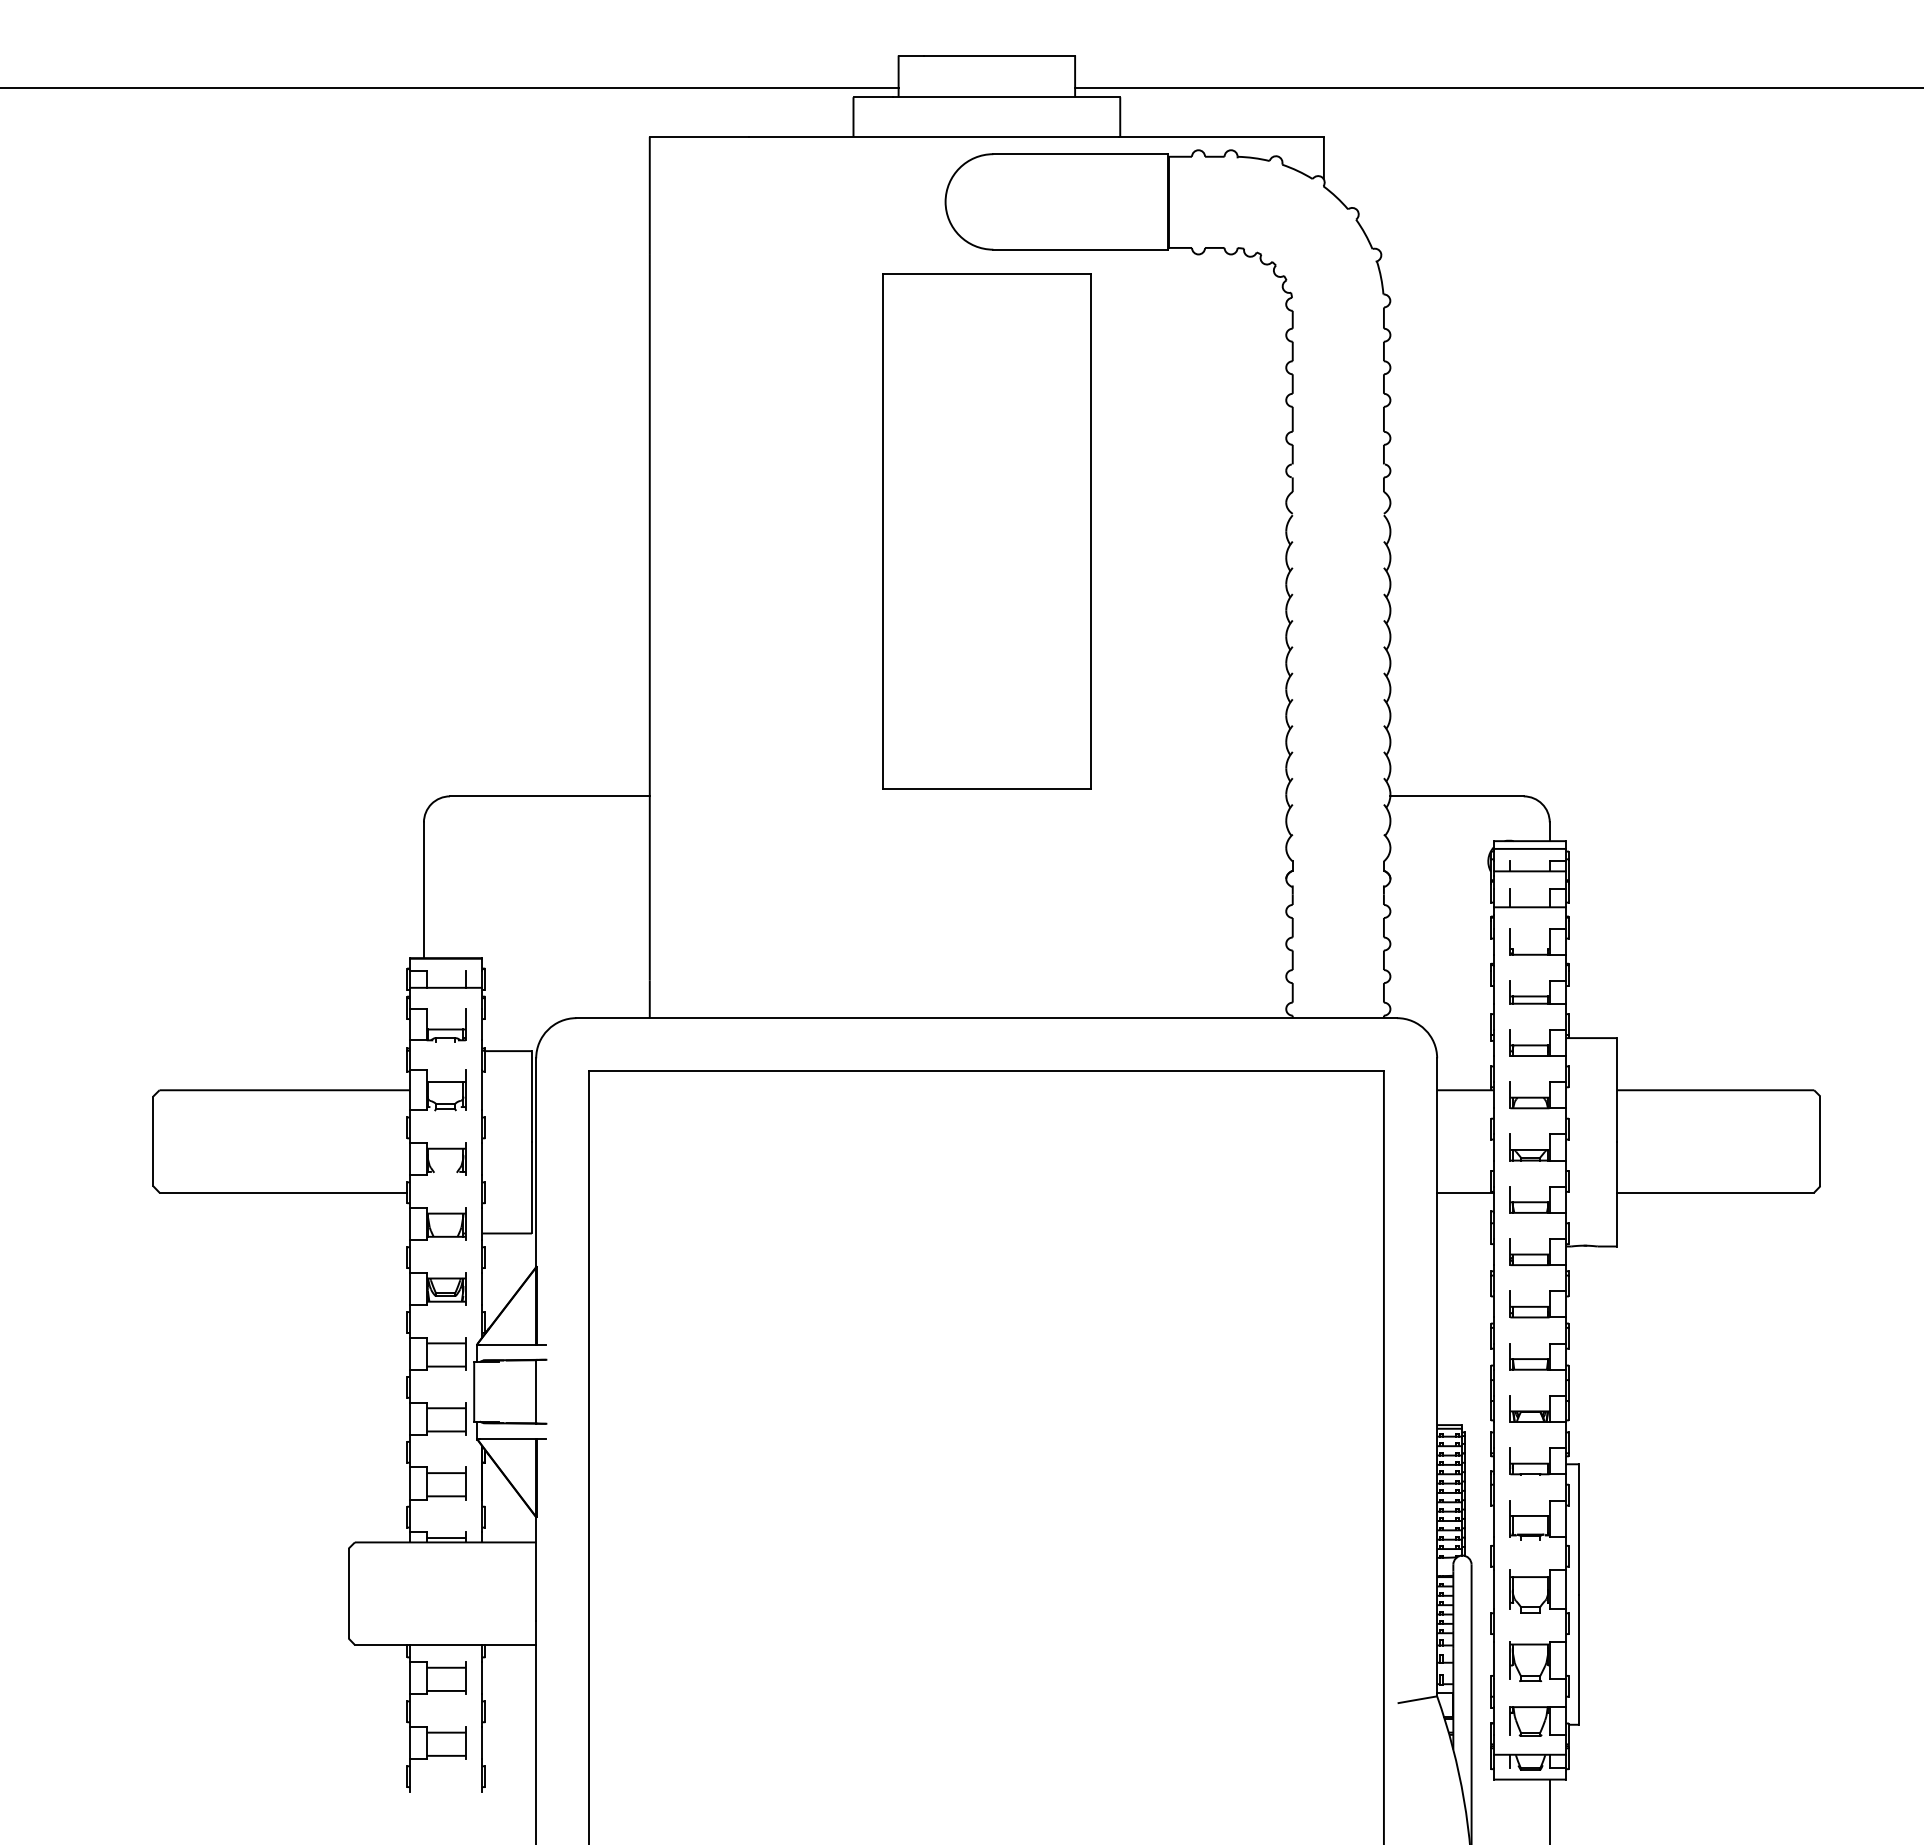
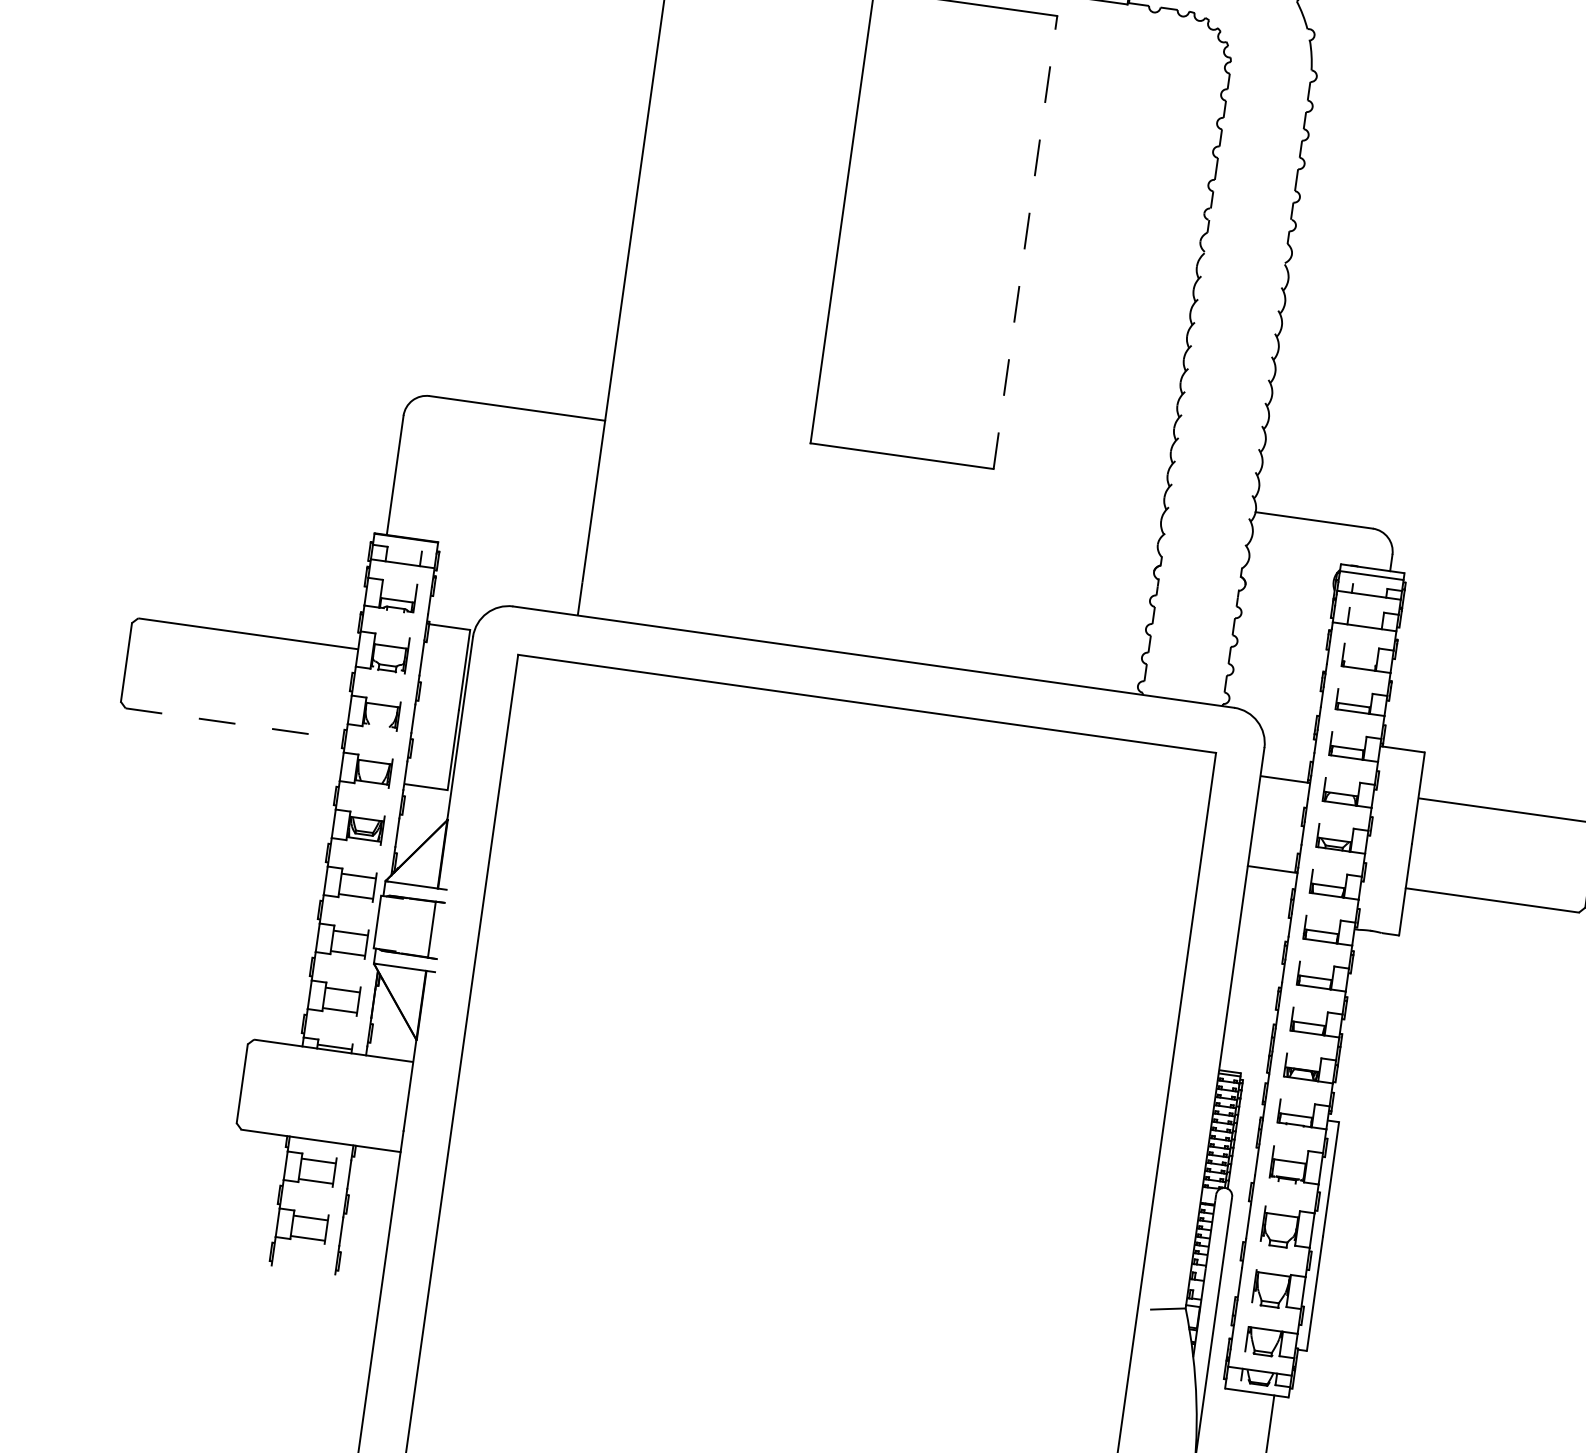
line: (1091, 531) -> (1025, 242), solid -> dashed
line: (283, 1192) -> (234, 723), solid -> dashed

